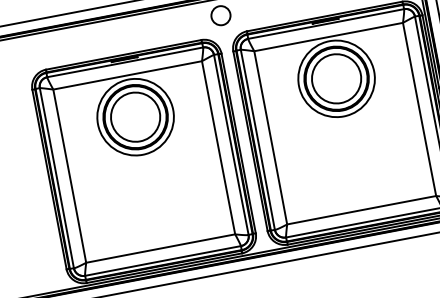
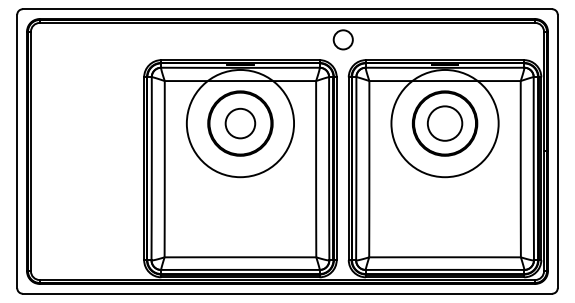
circle: (336, 78) -> (444, 123), size x0.7
circle: (336, 78) -> (444, 123), size x1.4
circle: (135, 117) -> (240, 123), size x0.6
circle: (135, 117) -> (240, 123), size x1.4

